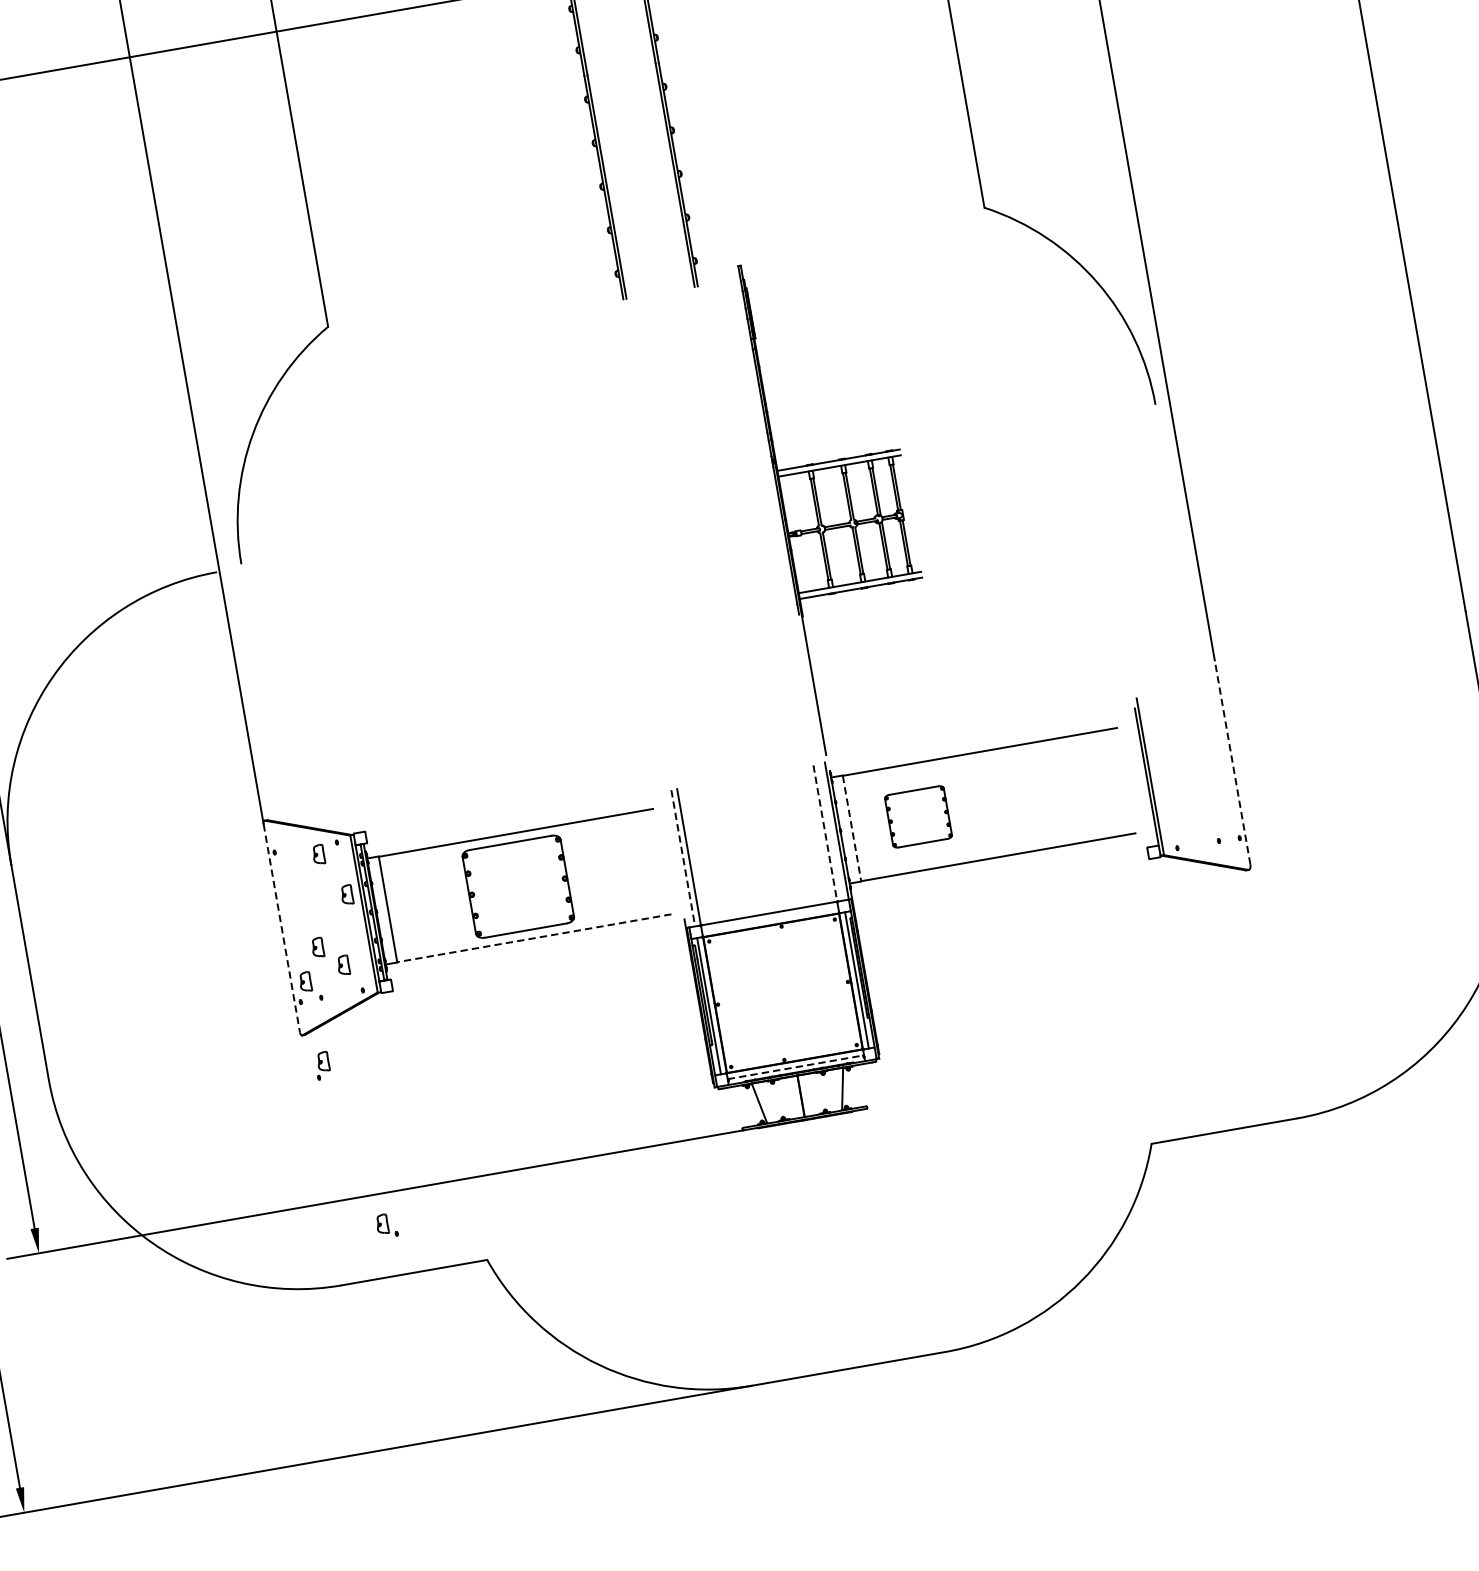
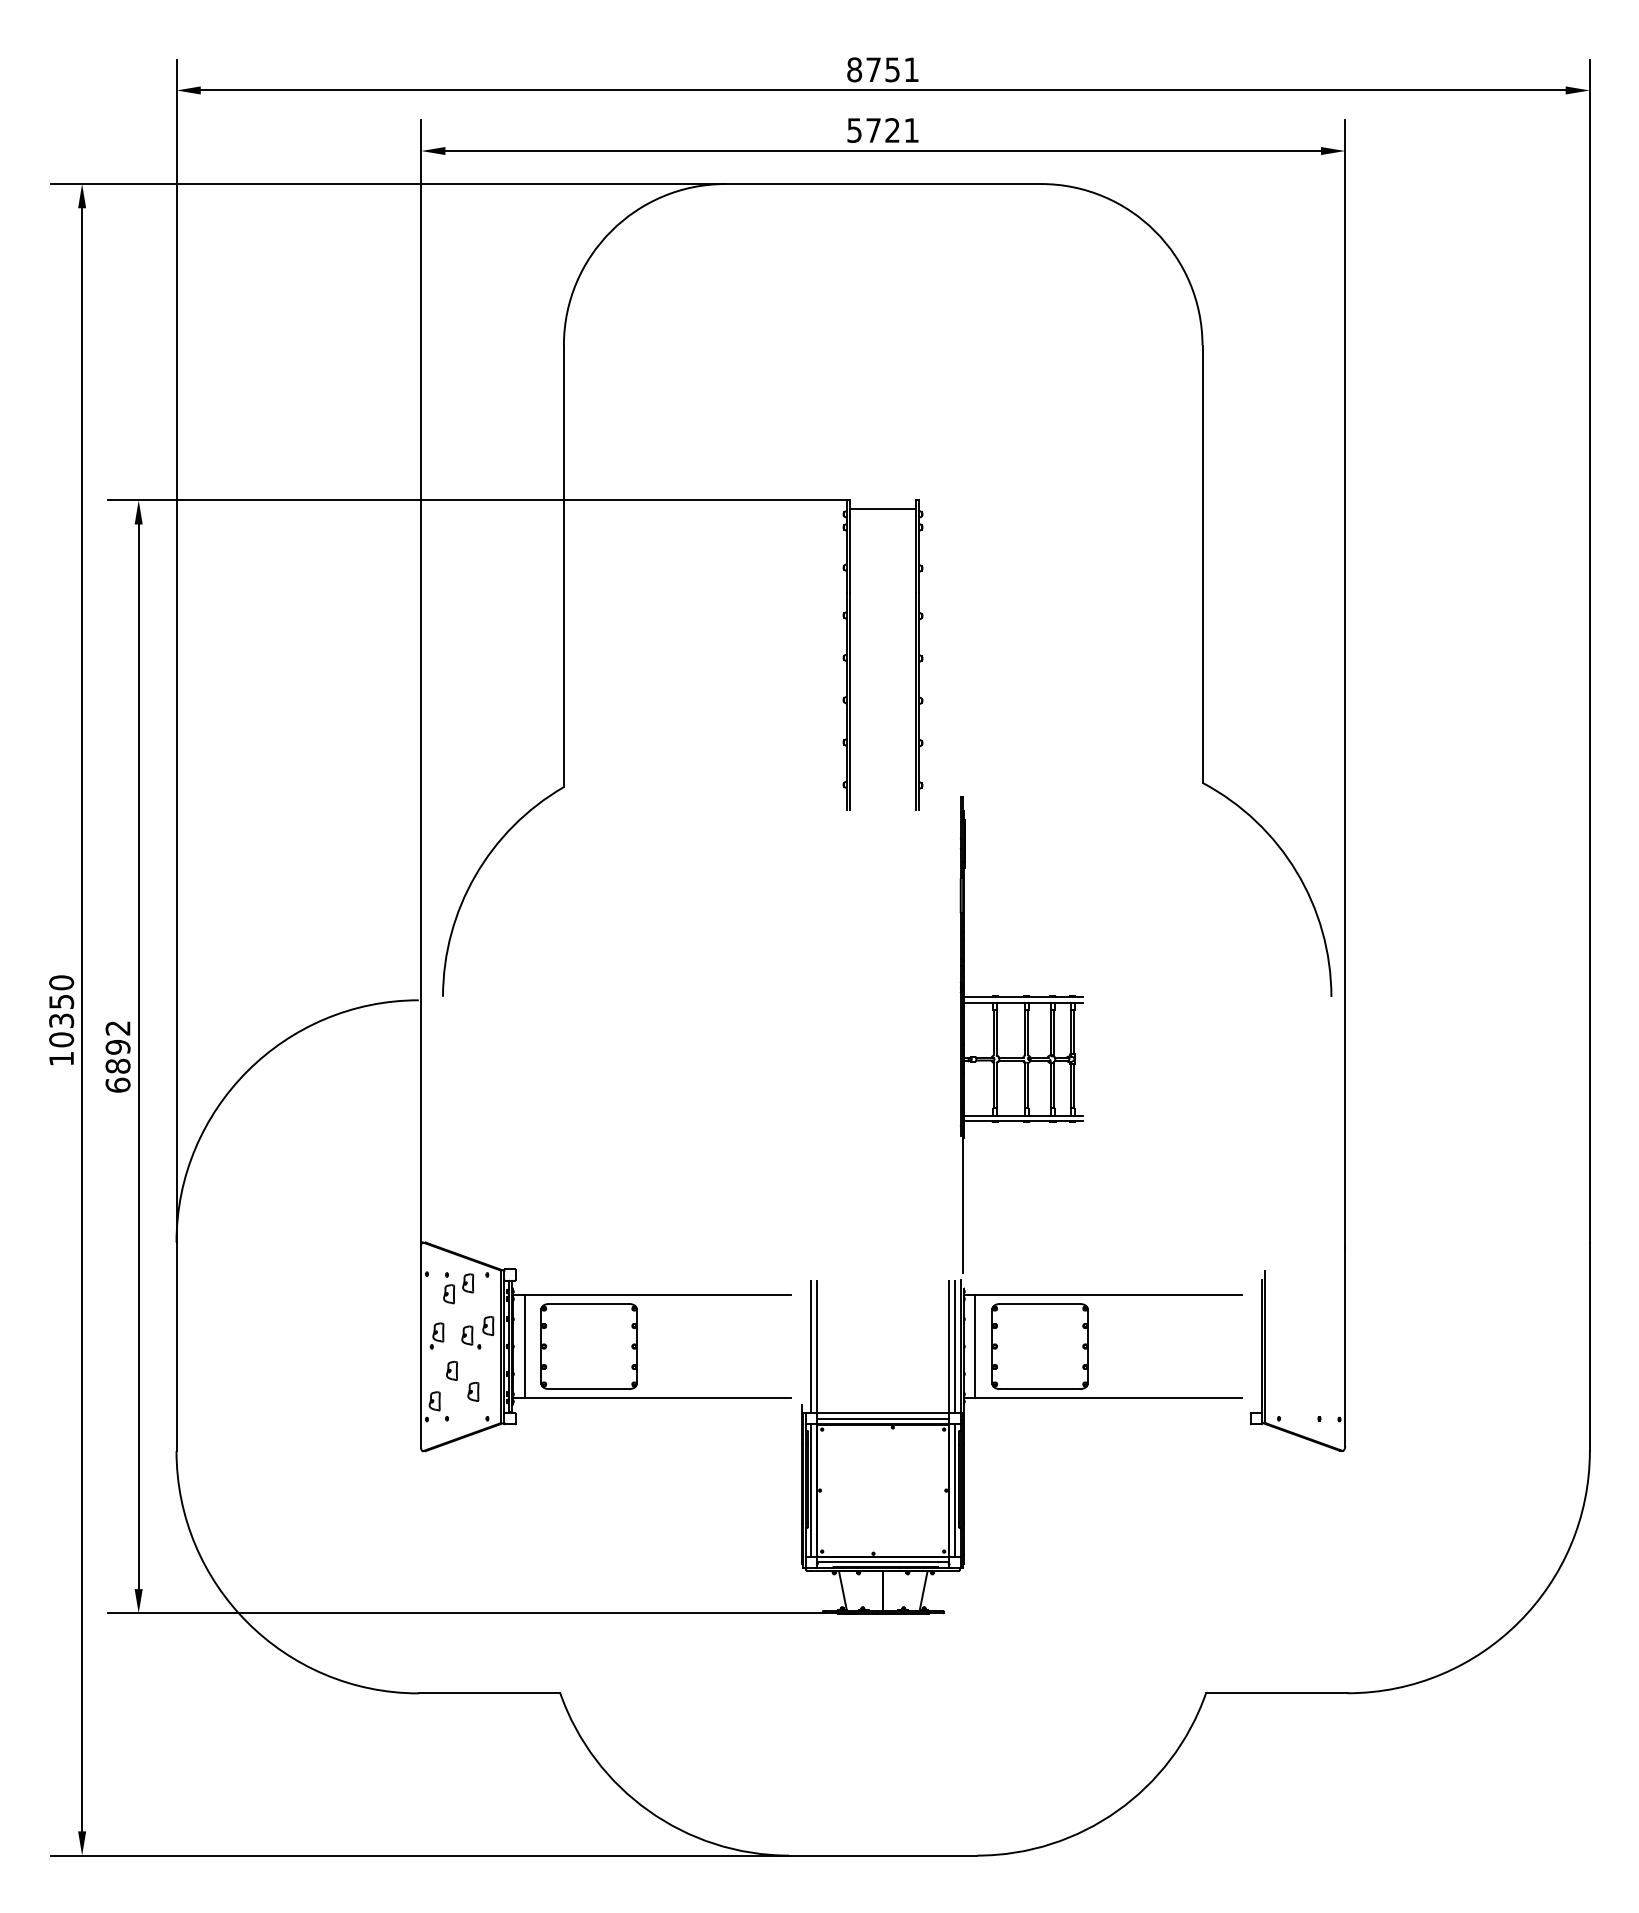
line: (1232, 762) -> (1345, 1346), dashed -> solid
part: (917, 816) -> (1039, 1346), size x1.67
line: (852, 829) -> (975, 1347), dashed -> solid
line: (831, 832) -> (955, 1346), added
line: (825, 834) -> (949, 1347), dashed -> solid
line: (683, 858) -> (811, 1347), dashed -> solid
part: (299, 863) -> (448, 1288), added
part: (517, 886) -> (588, 1346), moved
line: (769, 919) -> (882, 1418), added
line: (282, 928) -> (421, 1347), dashed -> solid
line: (534, 938) -> (657, 1397), dashed -> solid
part: (321, 1065) -> (436, 1335), moved
line: (796, 1067) -> (883, 1562), dashed -> solid
part: (387, 1225) -> (471, 1337), moved

